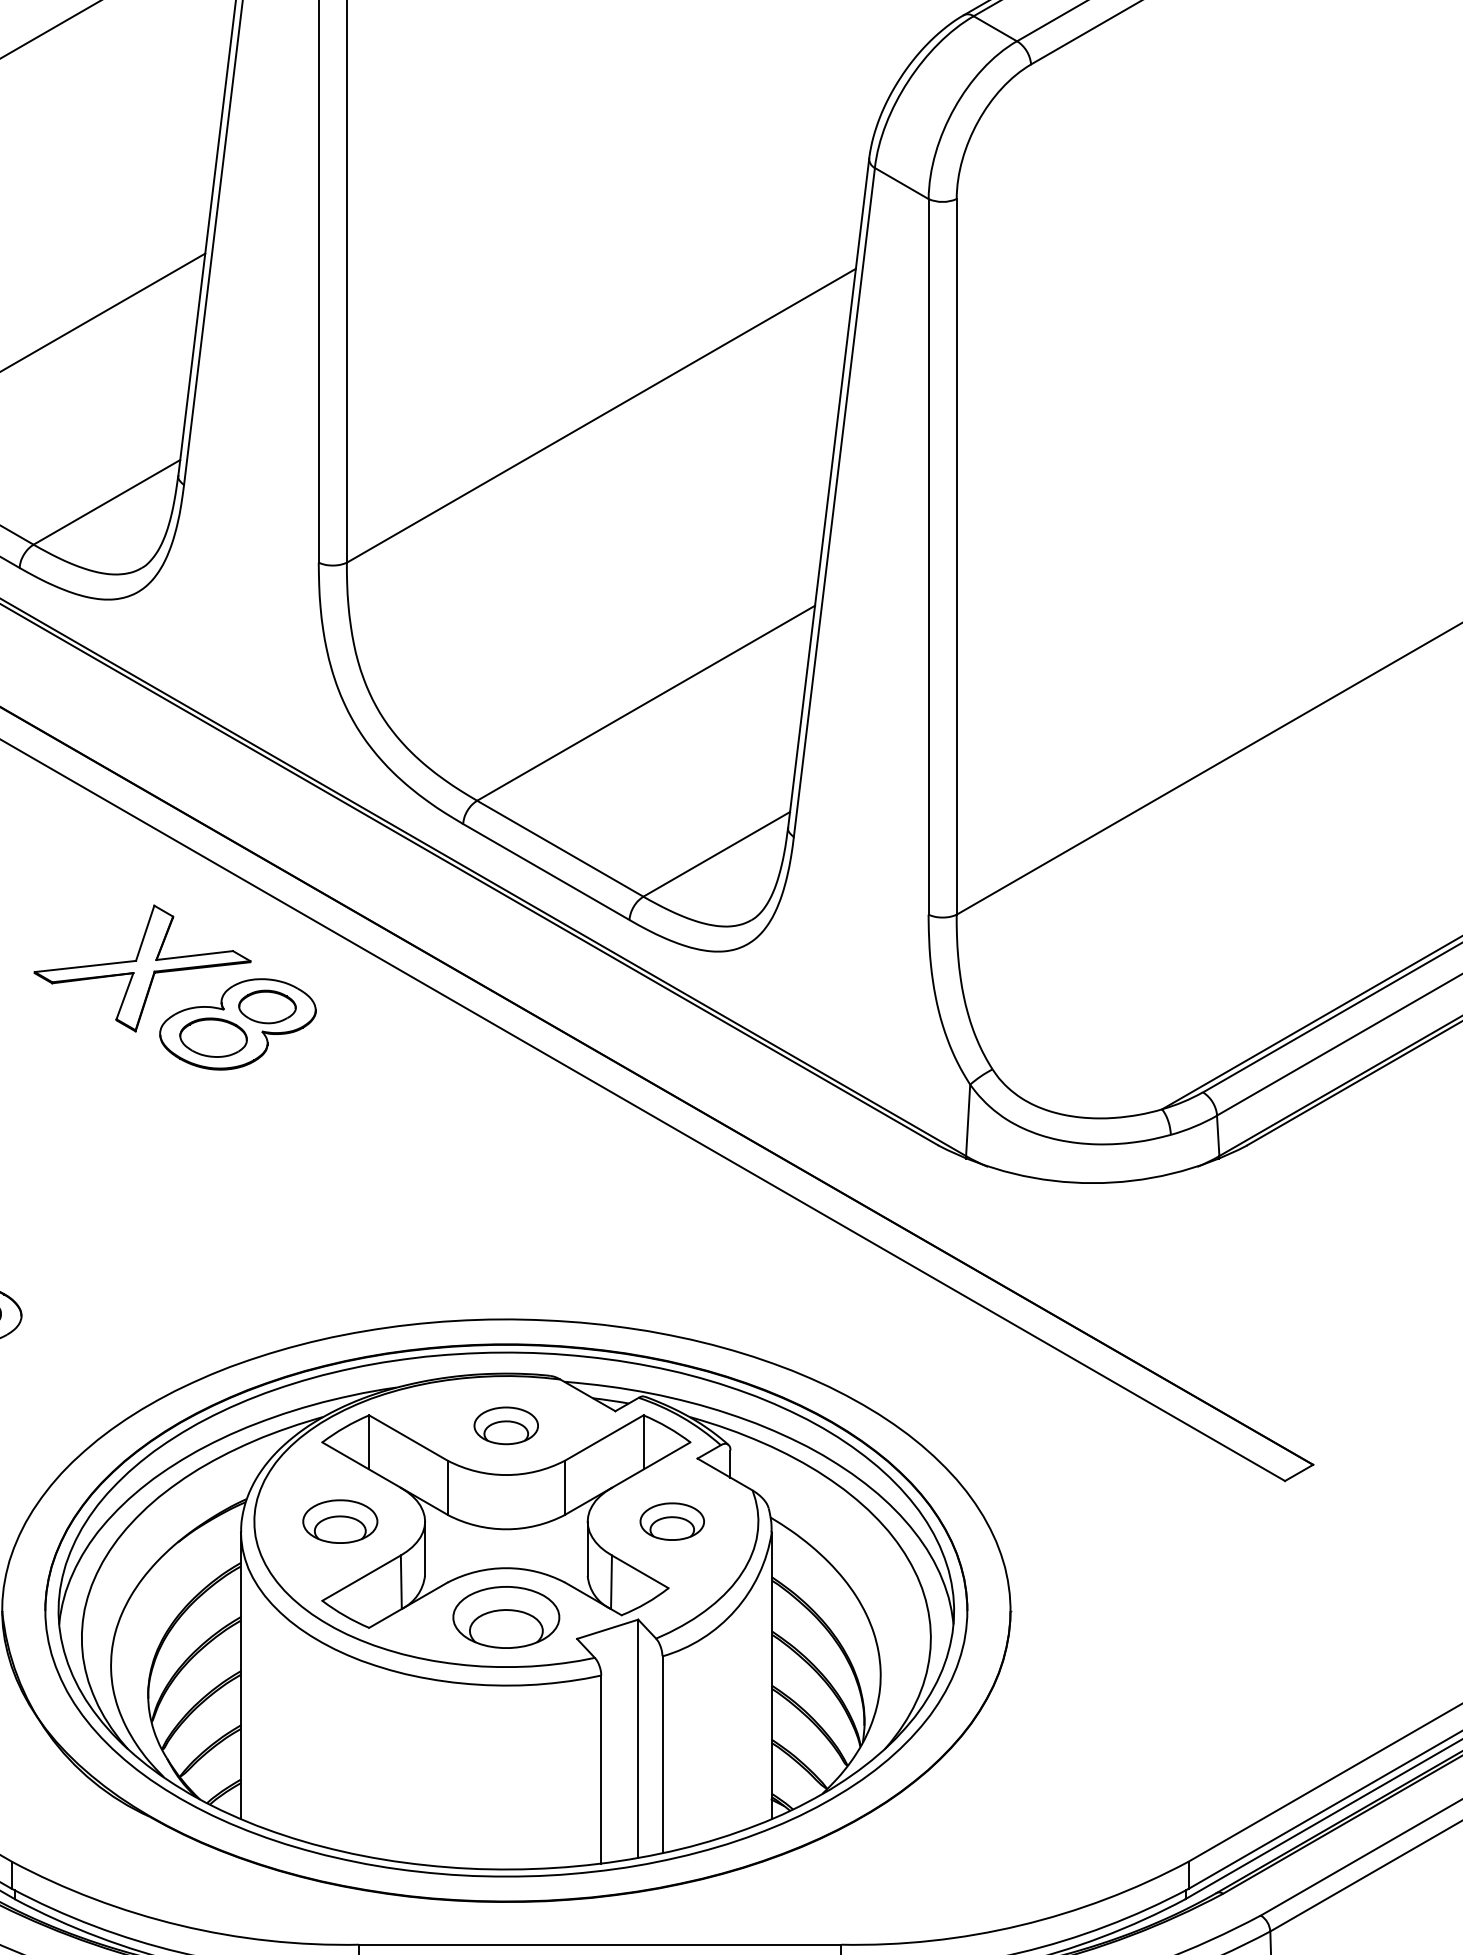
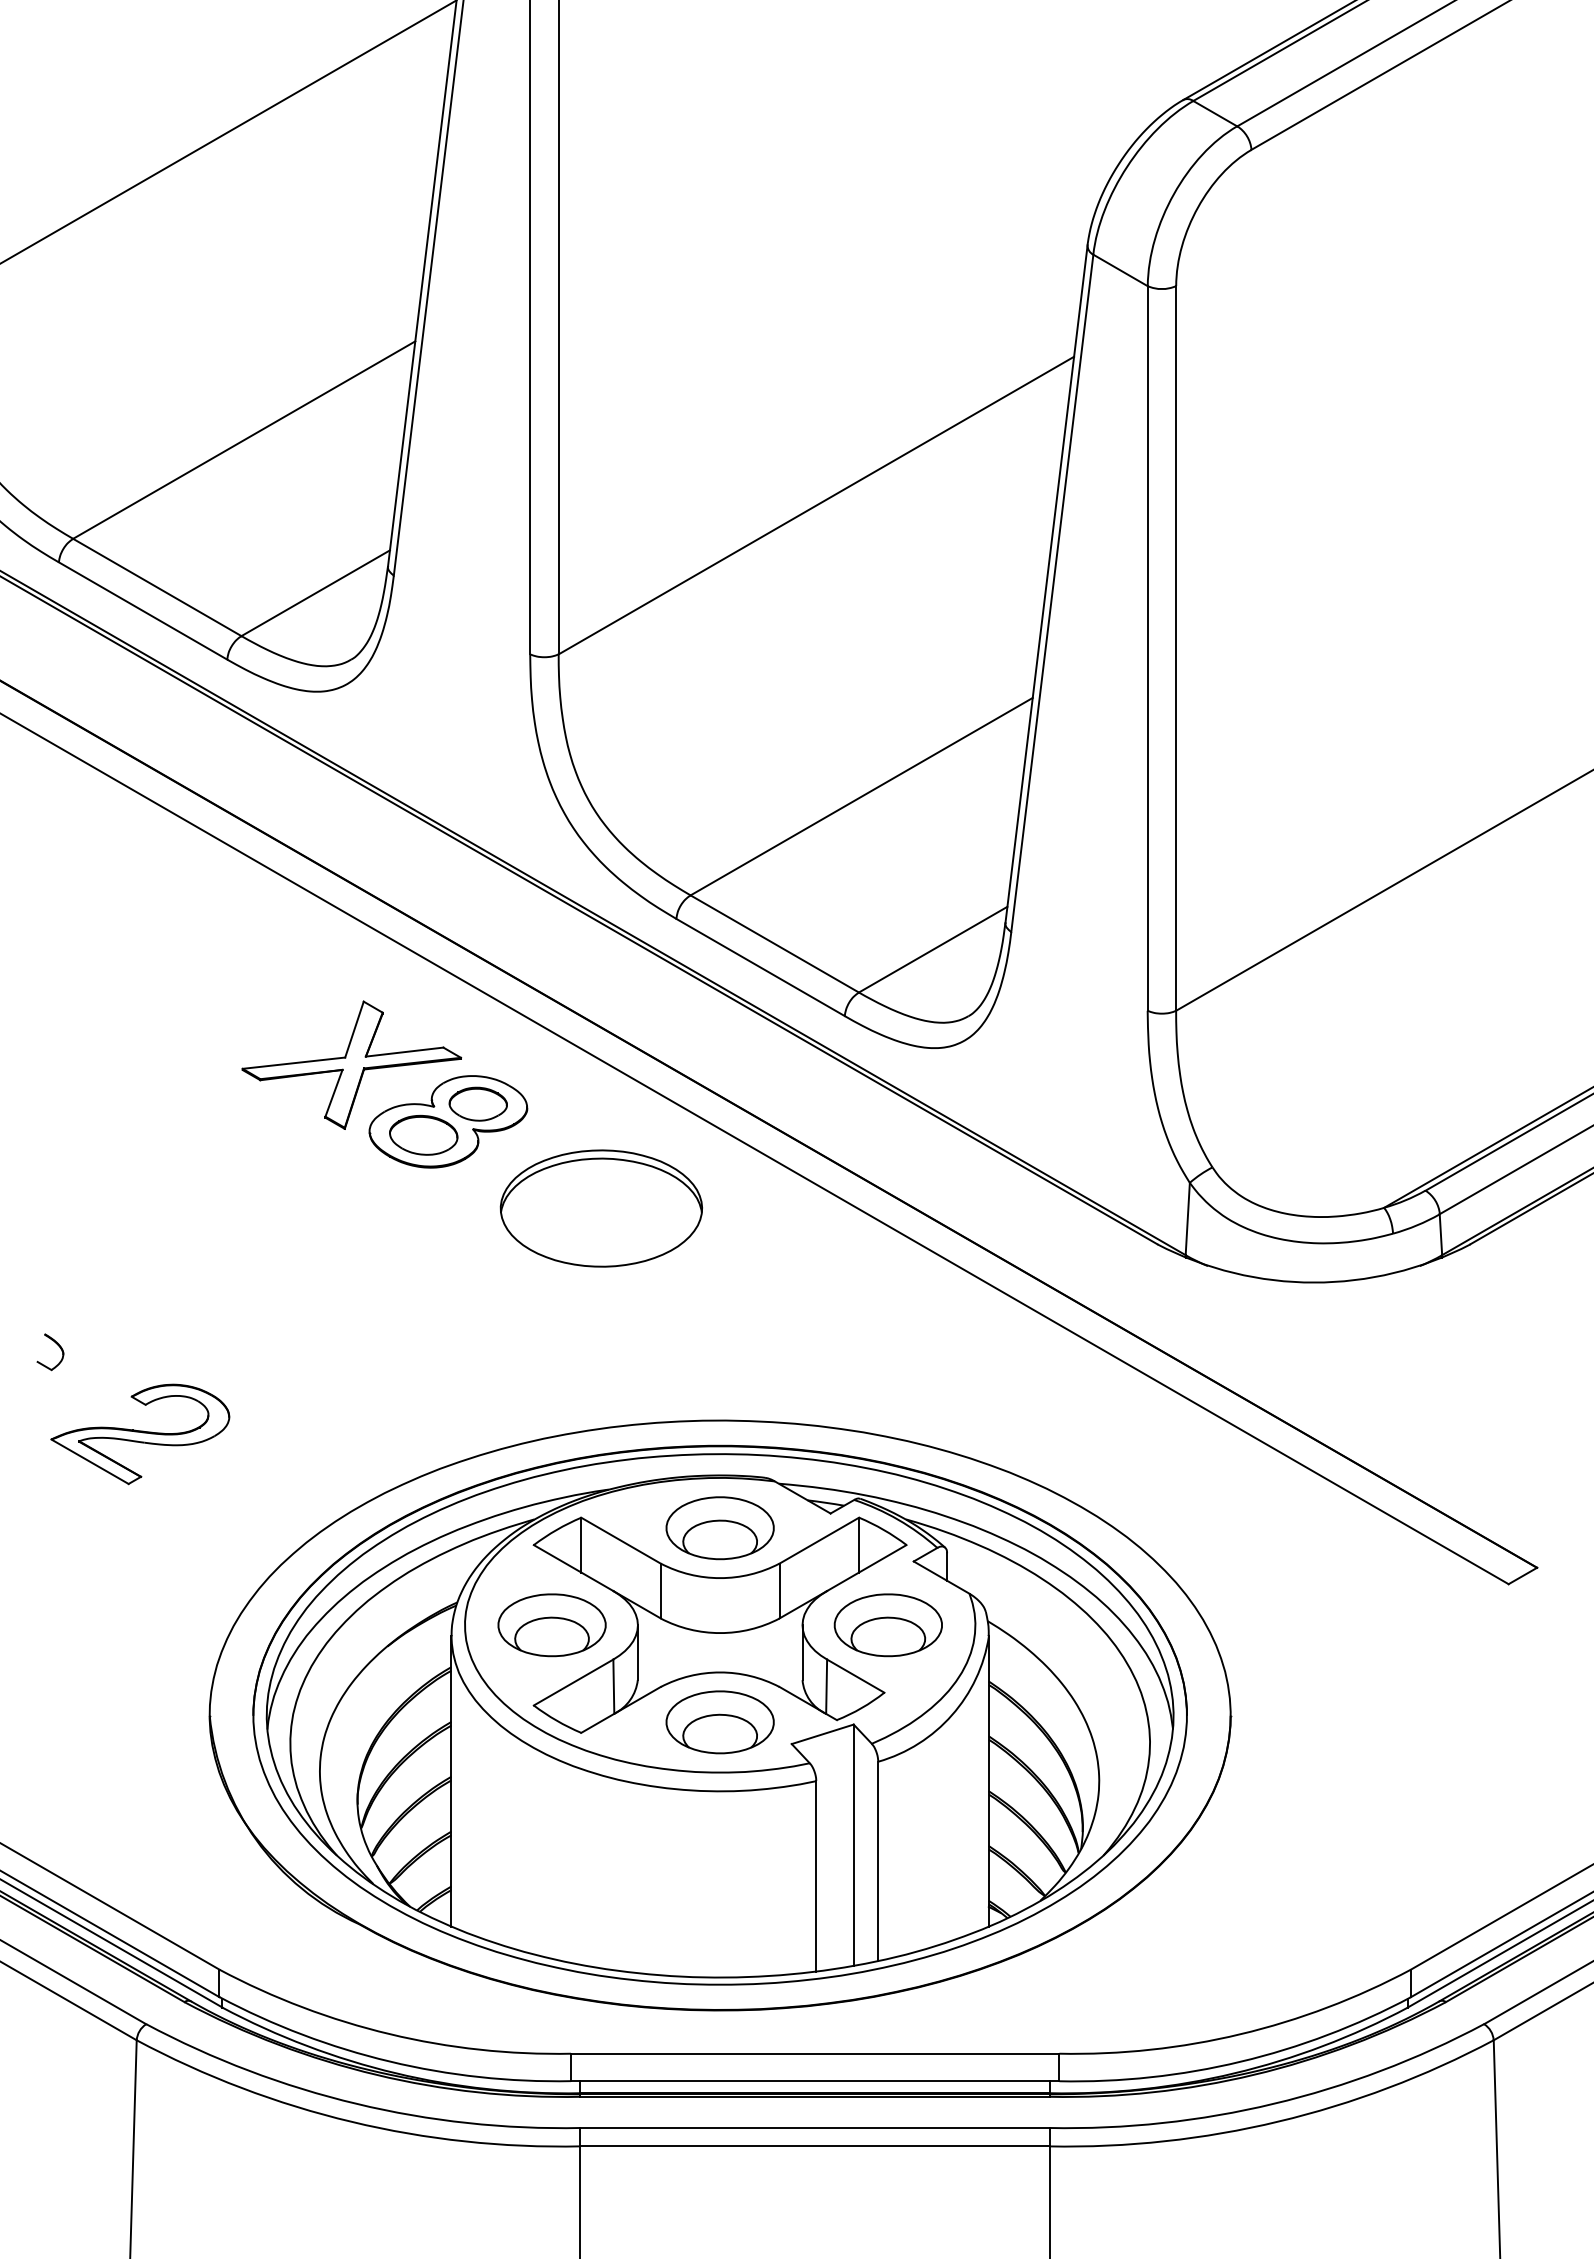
part: (388, 1109) -> (600, 1208), added
part: (505, 1426) -> (719, 1528), size x1.67
part: (339, 1521) -> (551, 1625), size x1.43
part: (671, 1521) -> (887, 1625), size x1.67

